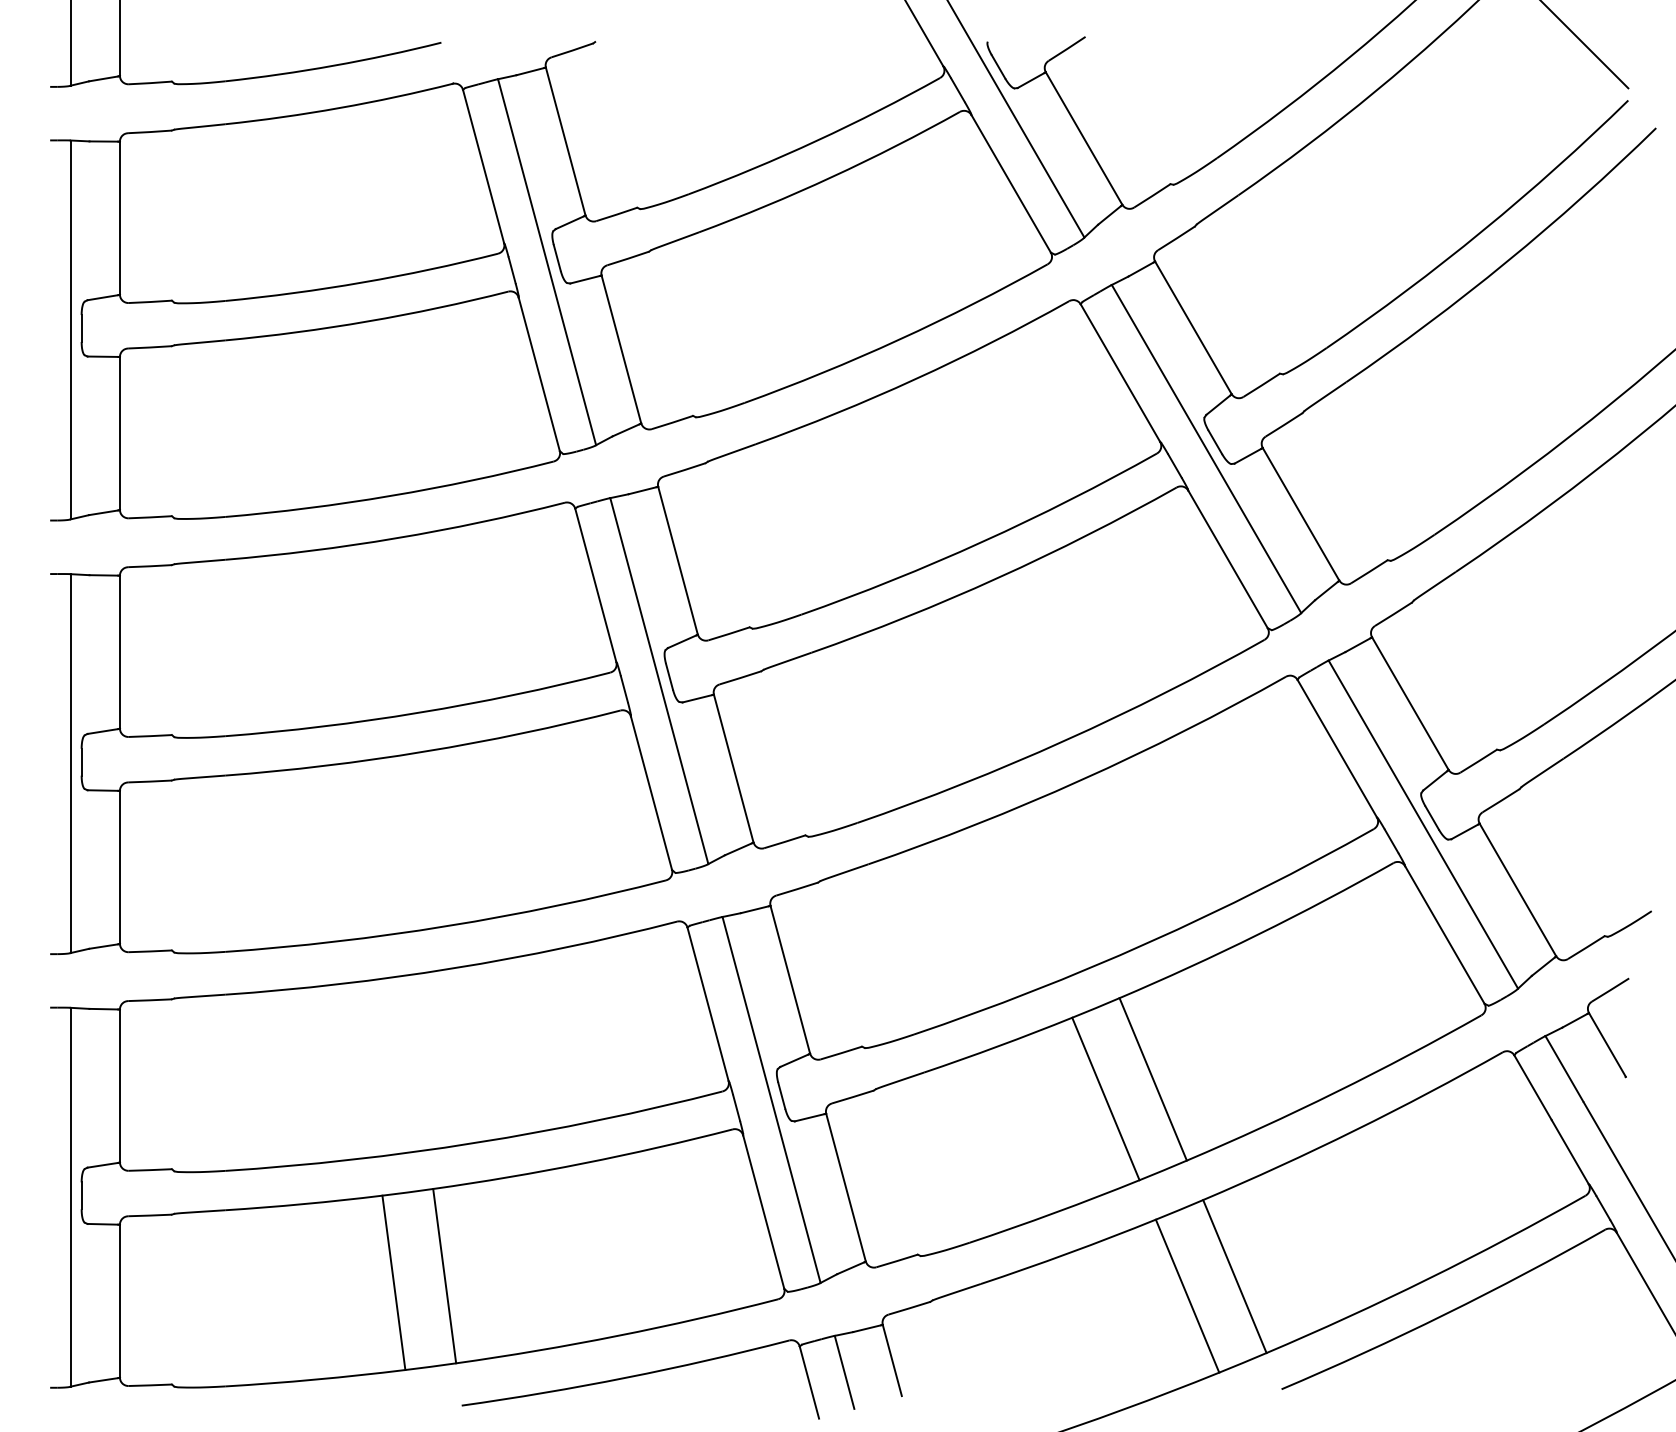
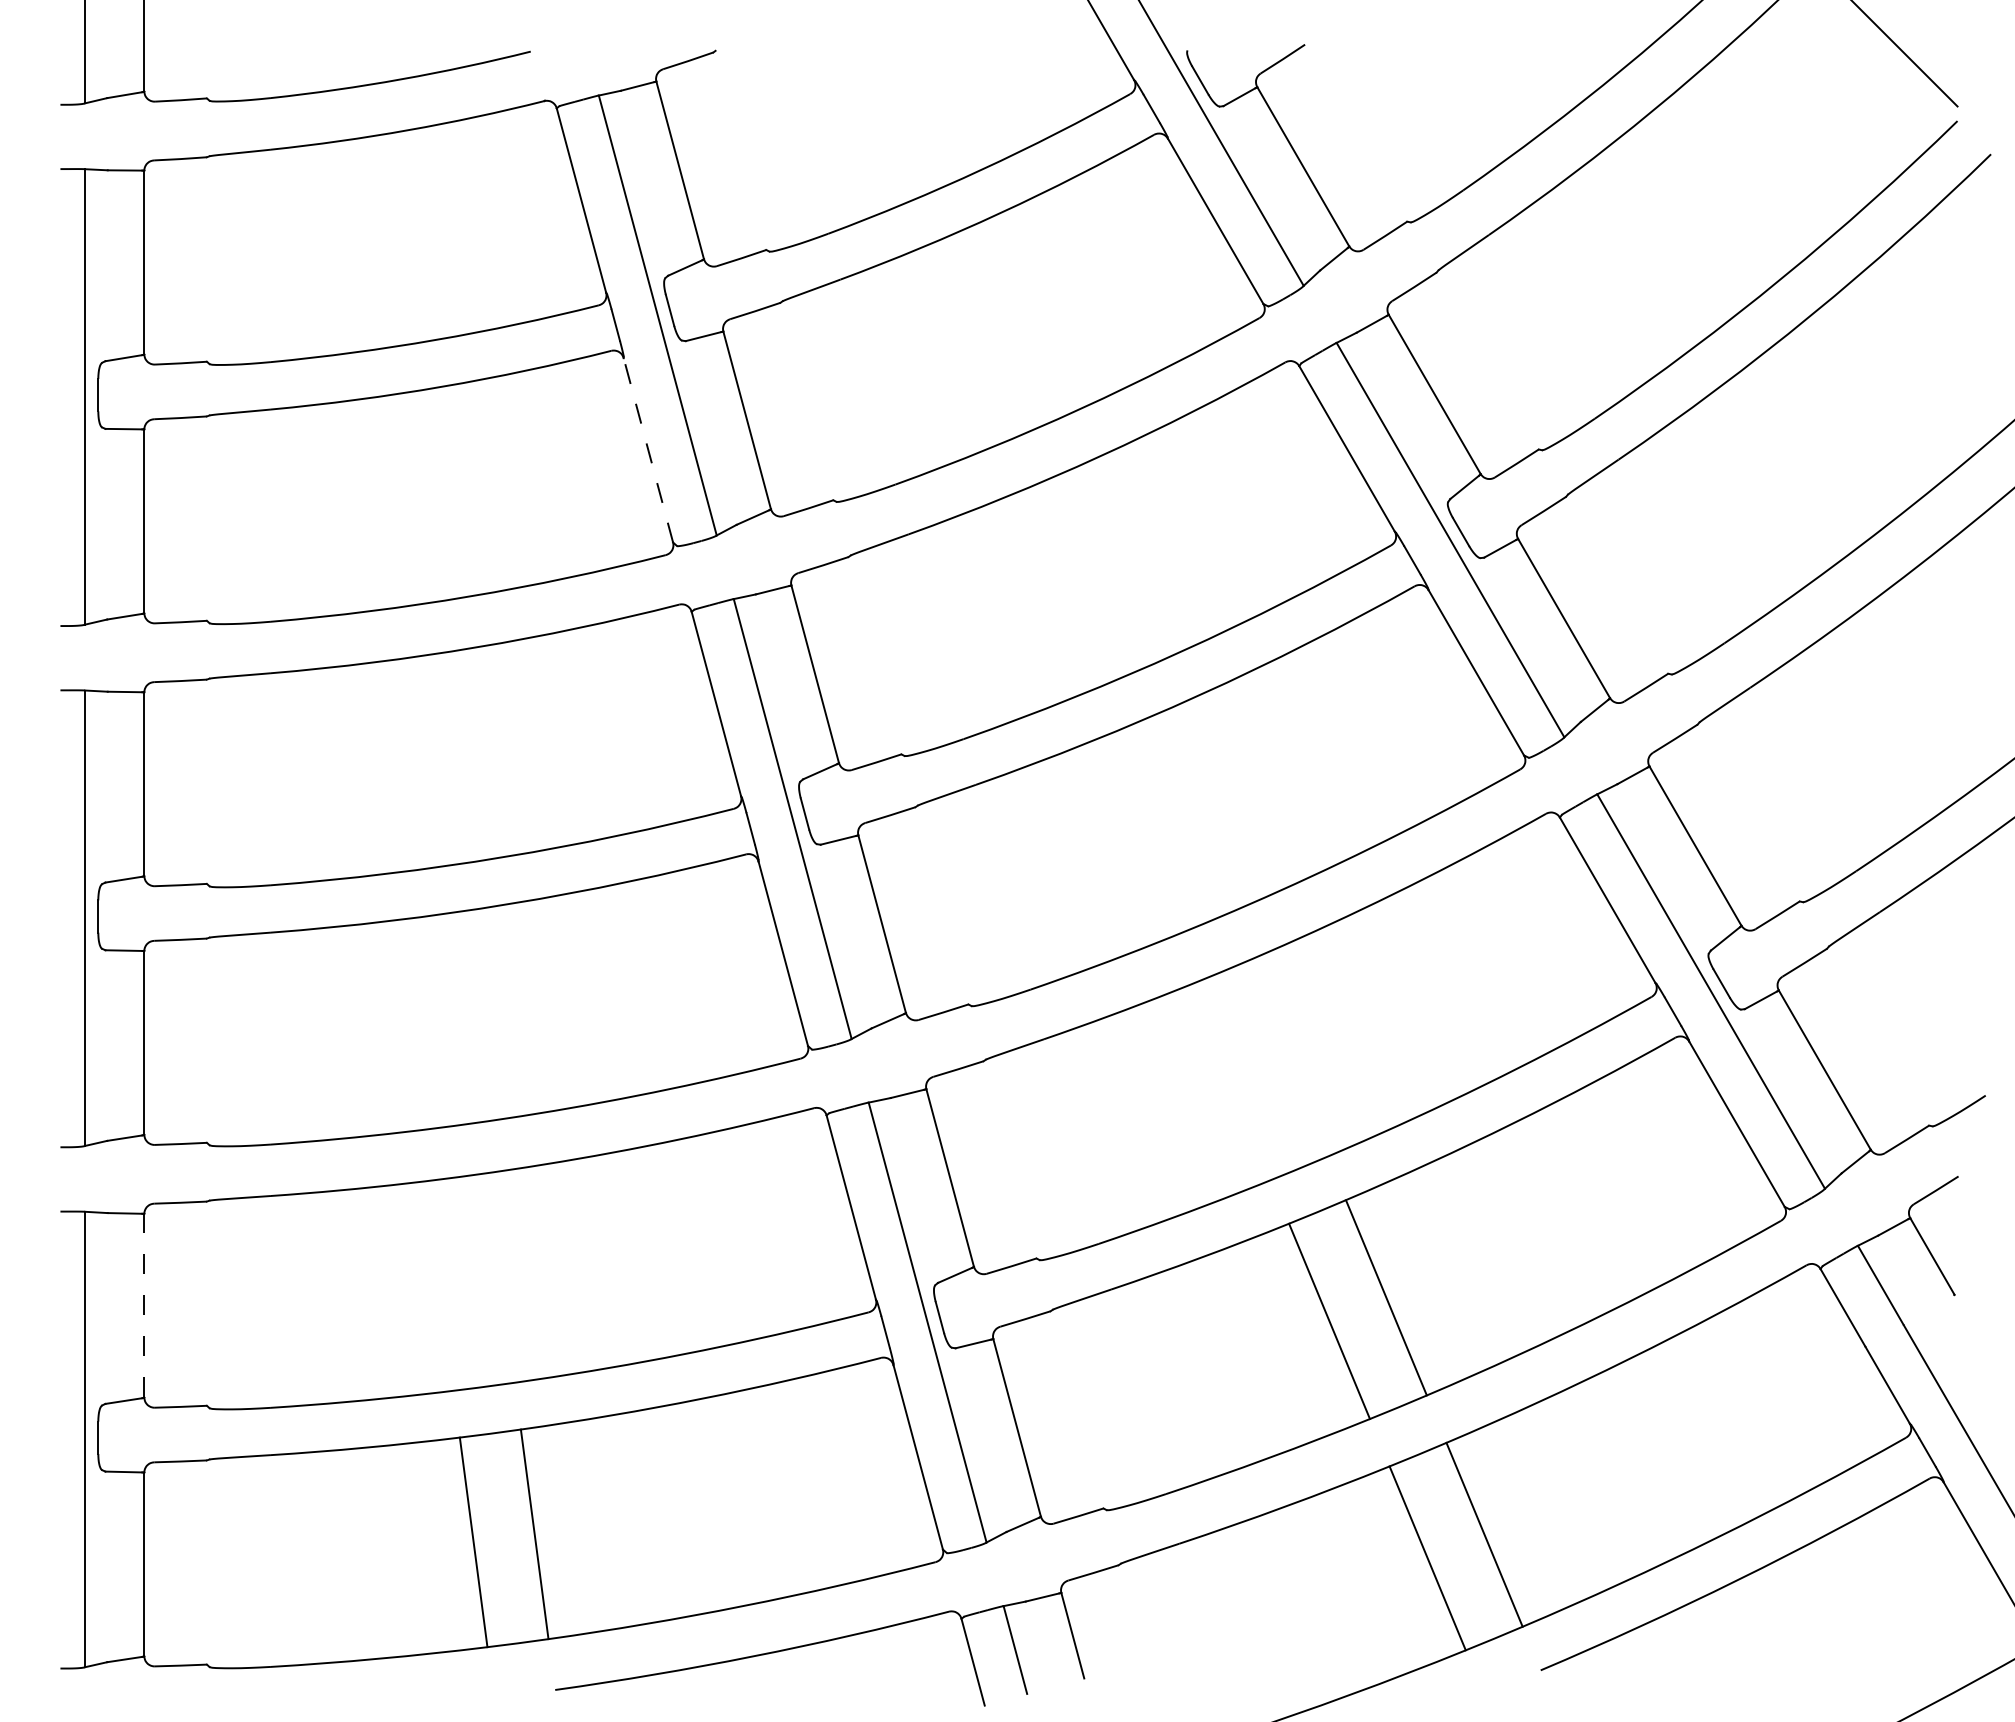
line: (539, 373) -> (648, 449), solid -> dashed
line: (120, 1085) -> (144, 1305), solid -> dashed

